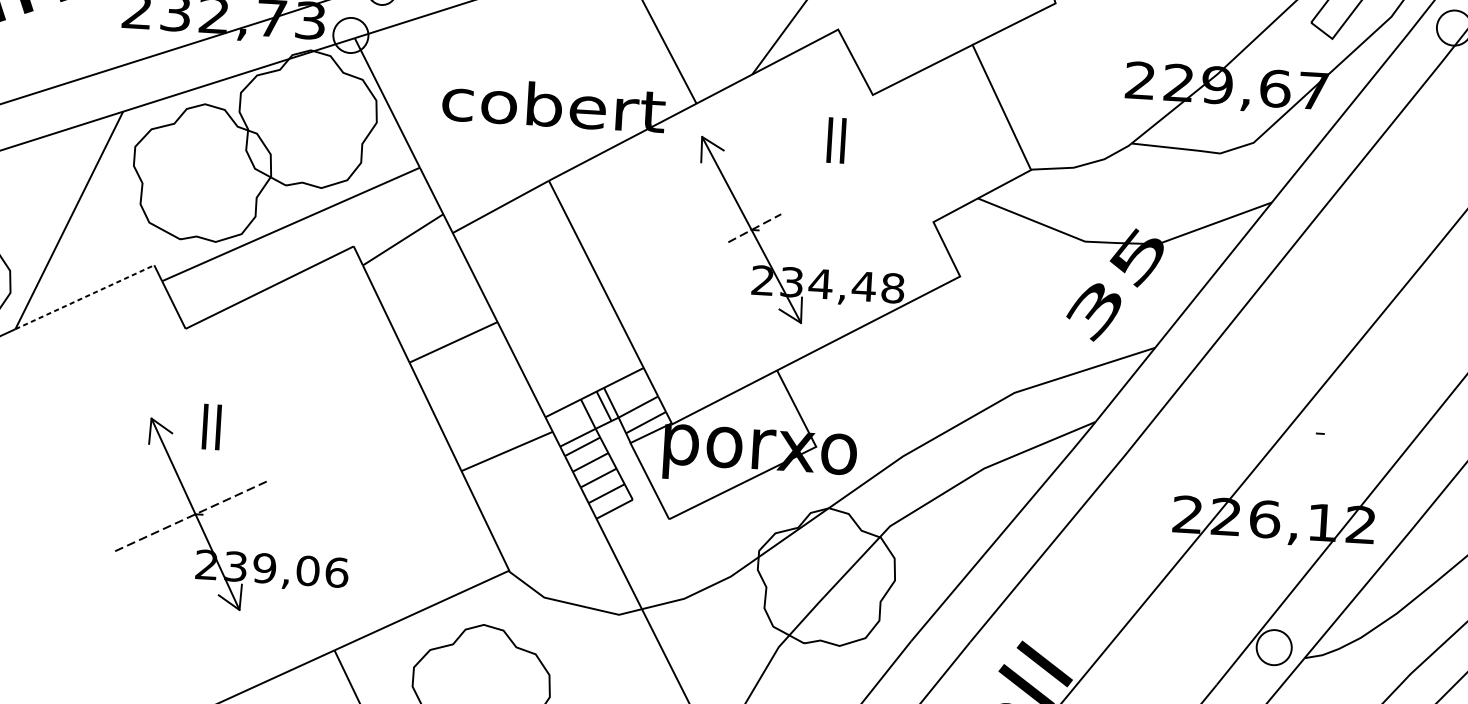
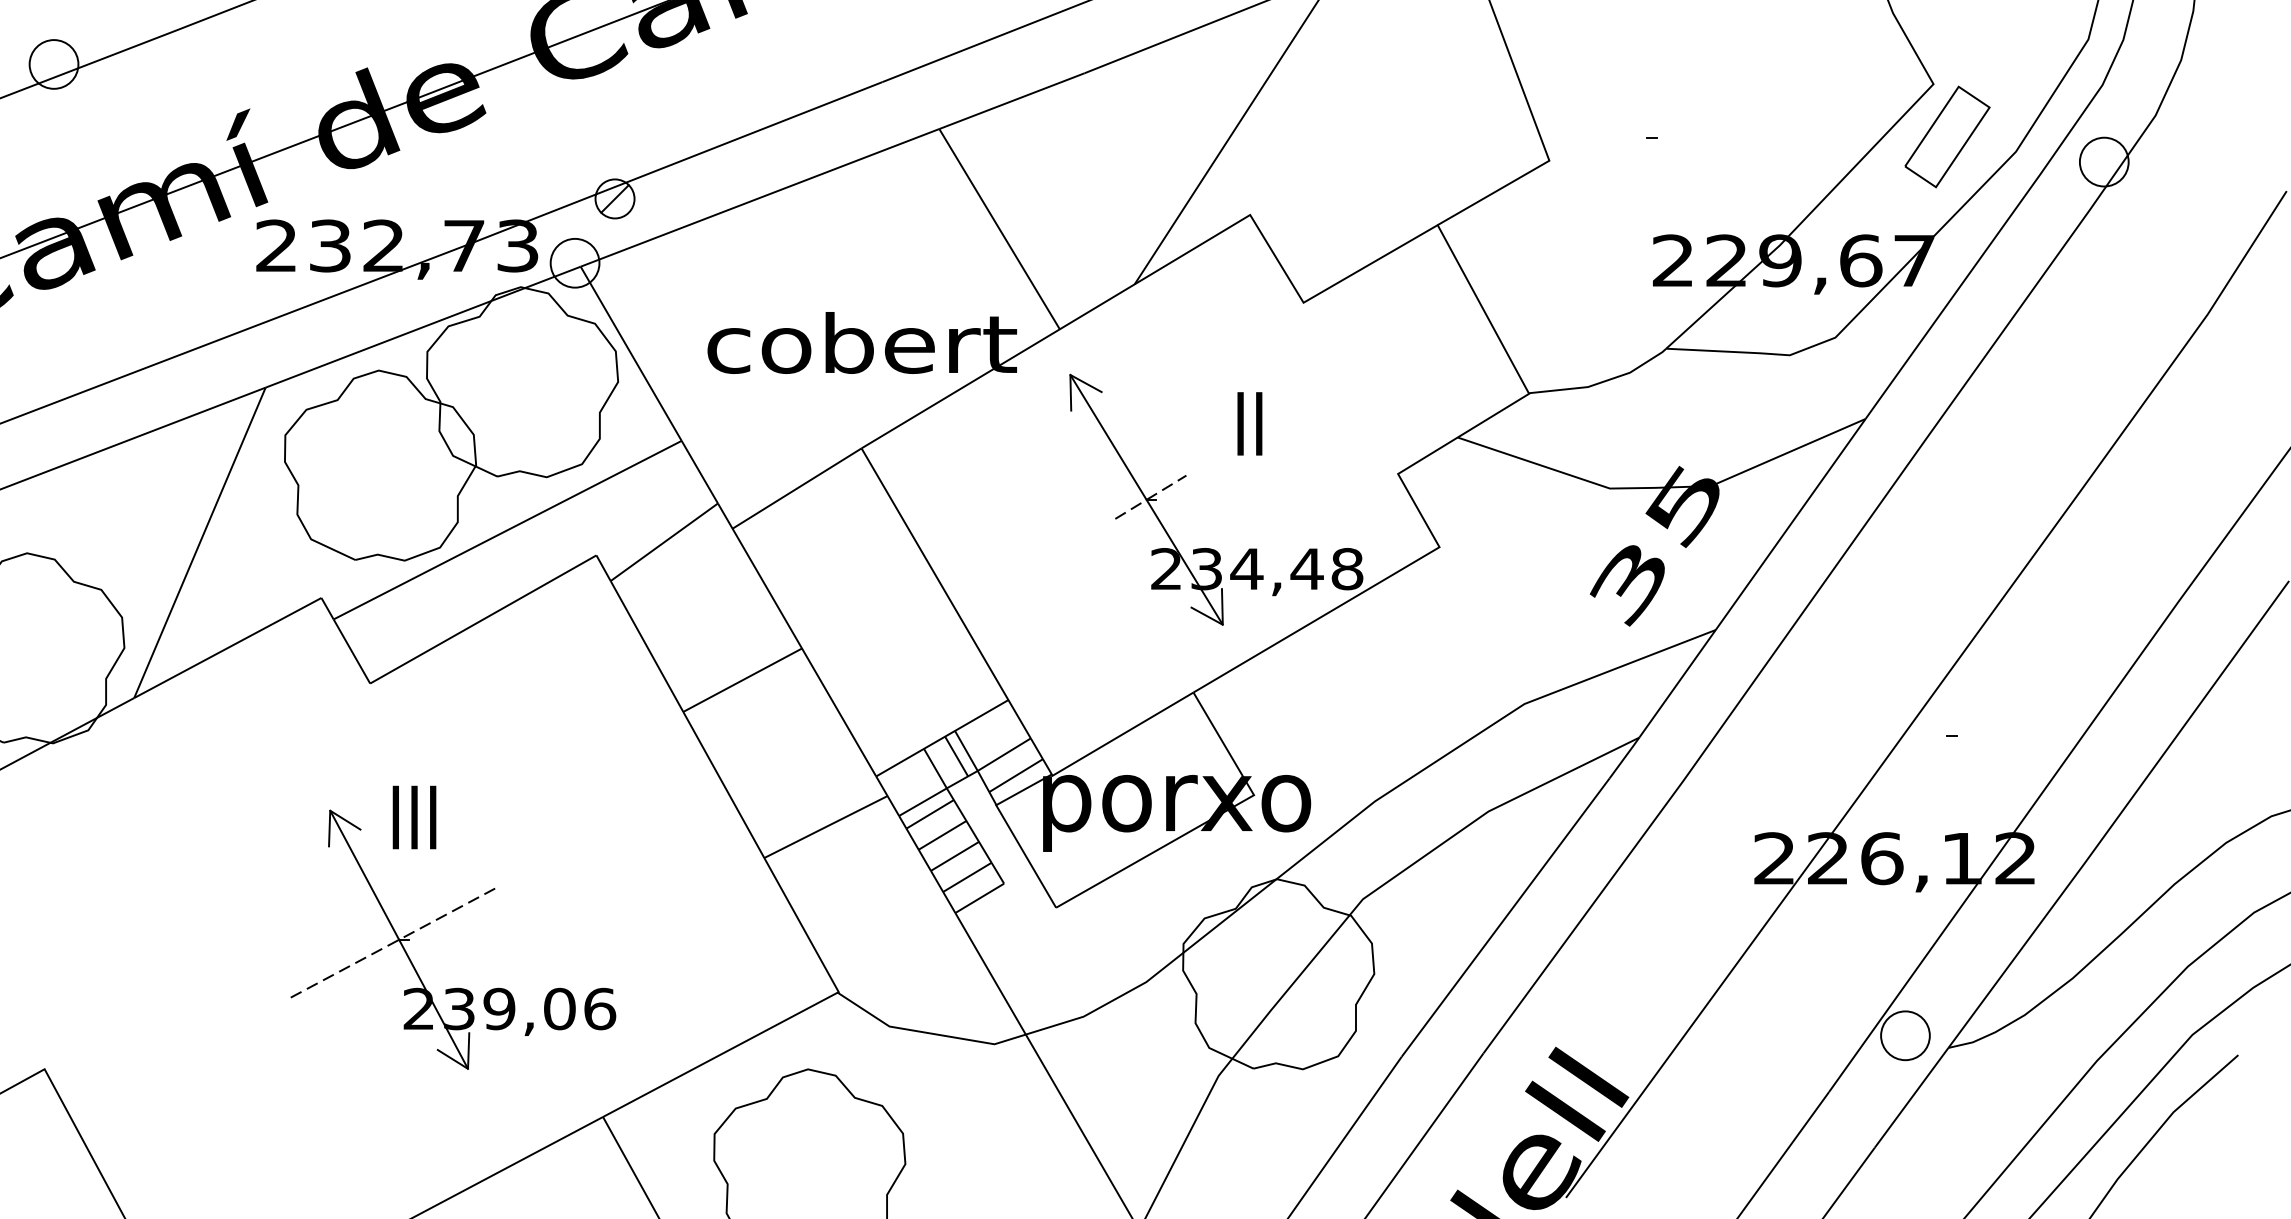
text: (836, 140) -> (1249, 423), moved
line: (85, 296) -> (228, 647), dashed -> solid
text: (211, 427) -> (414, 817), II -> III

